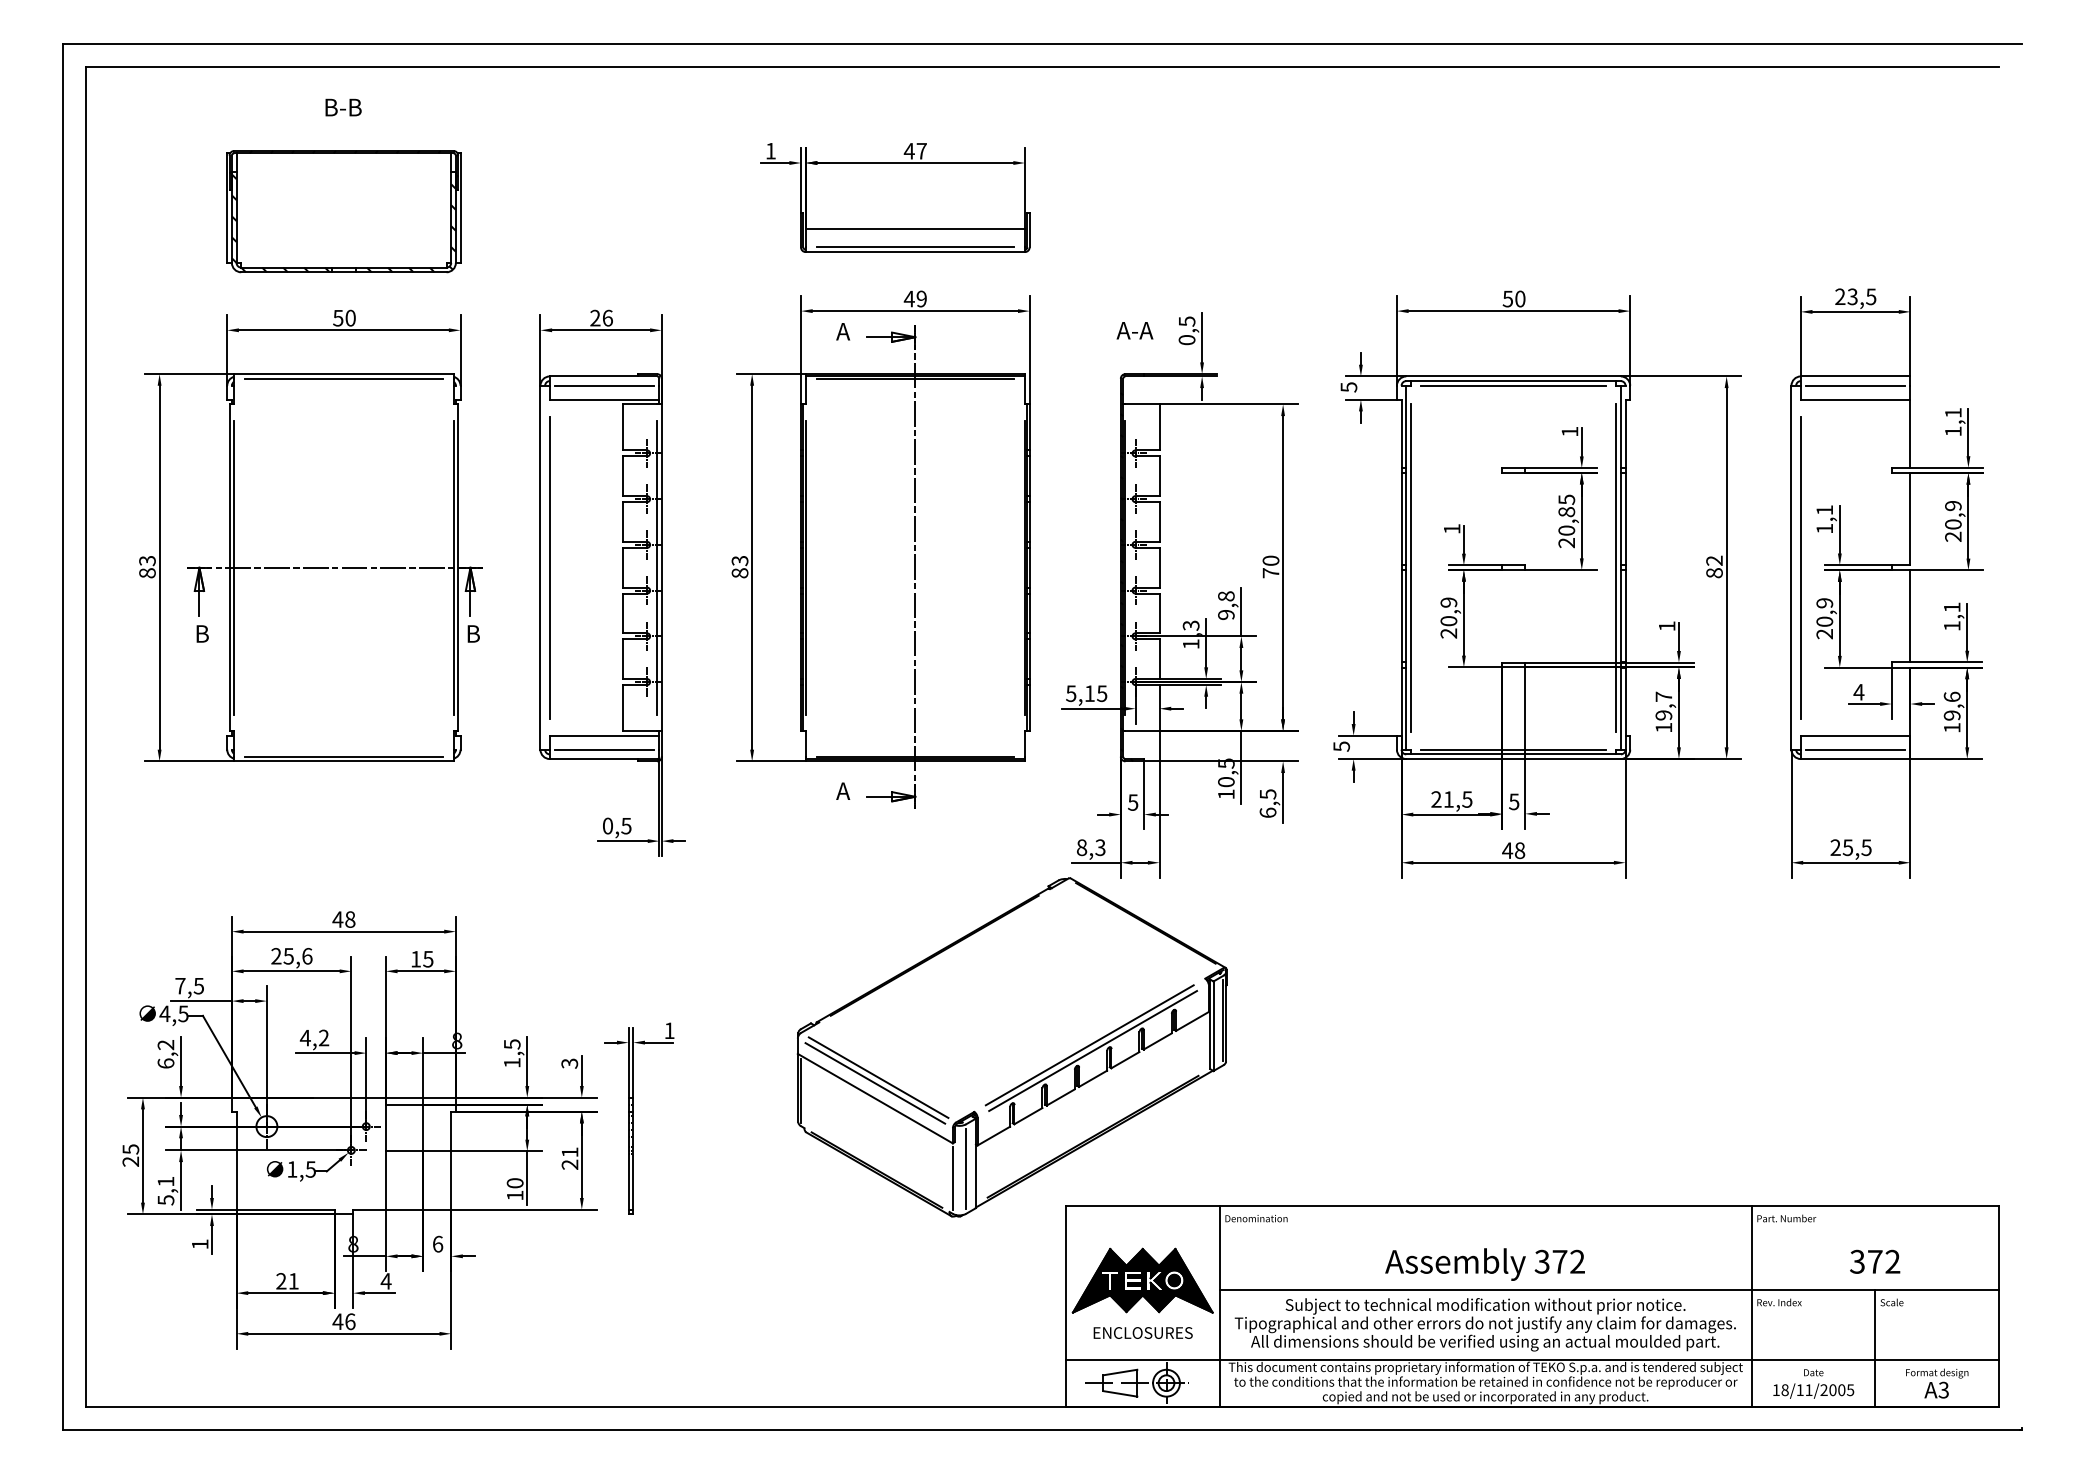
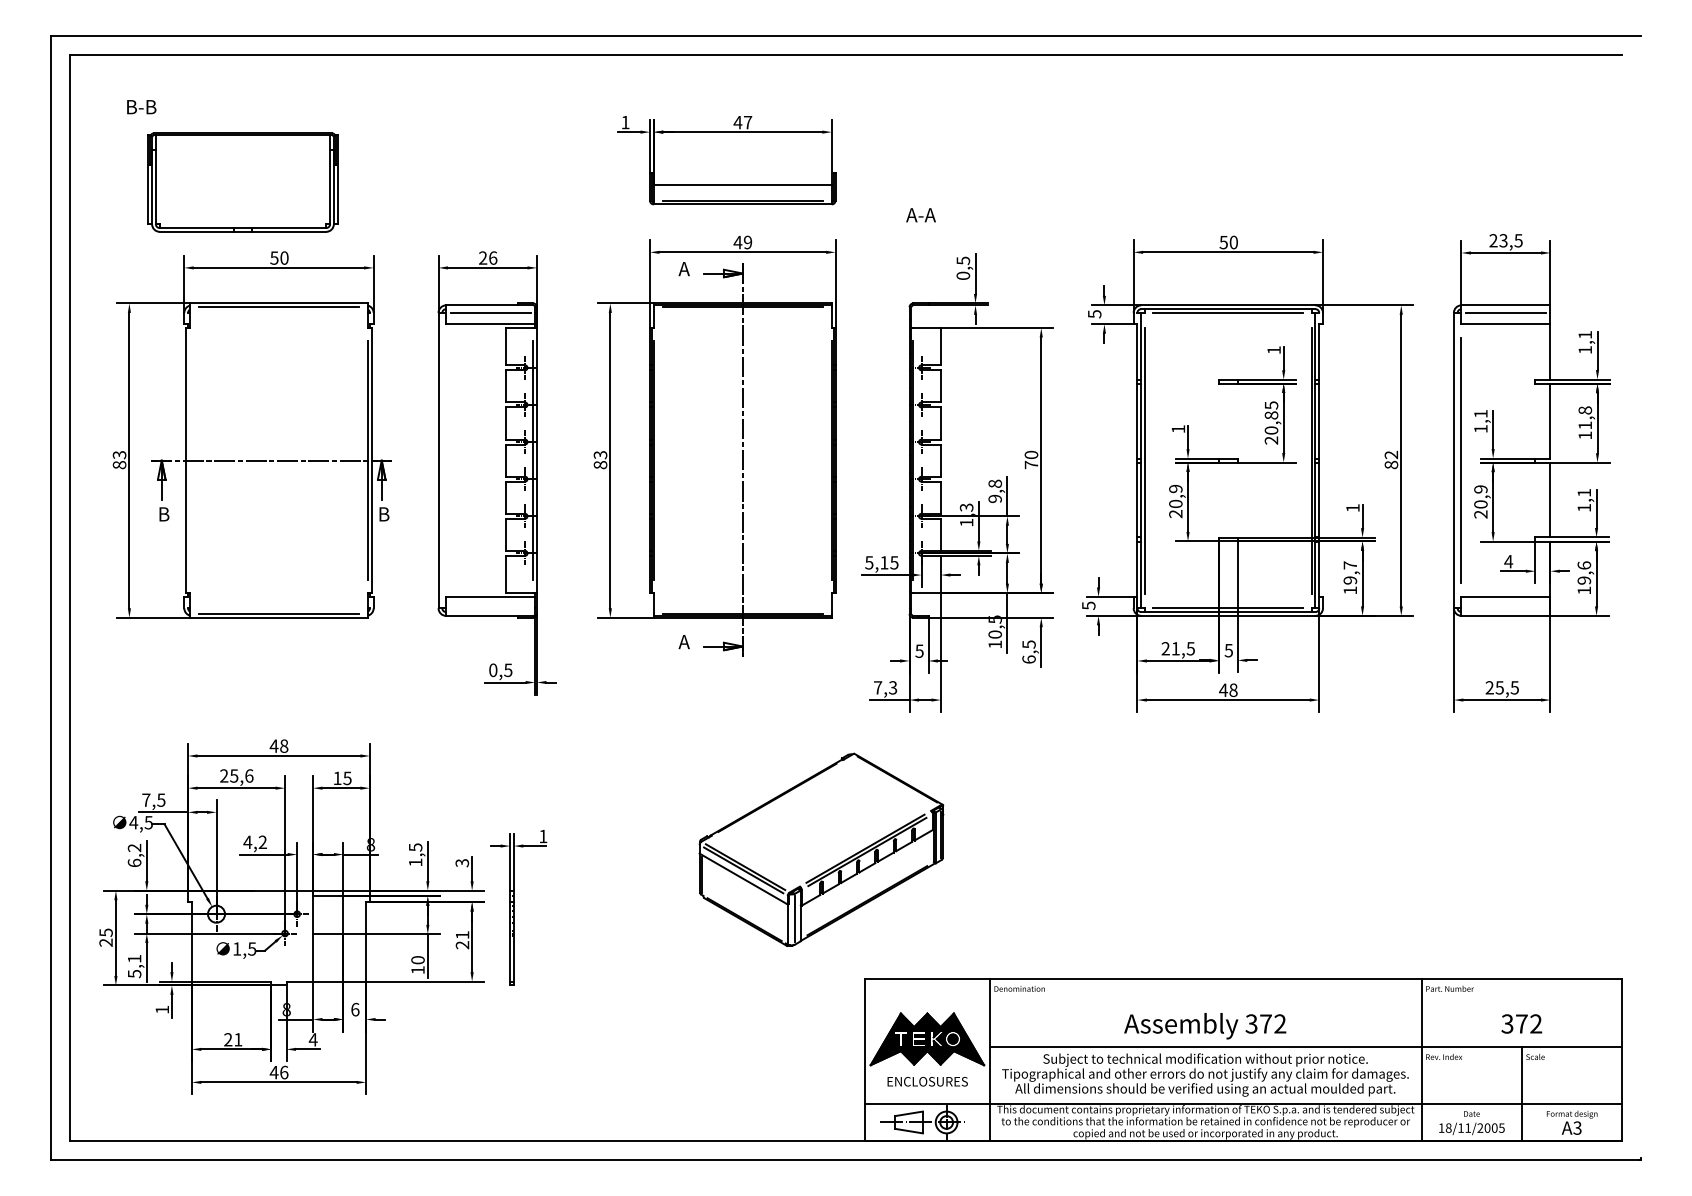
text: (343, 108) -> (141, 107), moved
part: (343, 211) -> (242, 182), moved
text: (1134, 331) -> (920, 215), moved
text: (1953, 520) -> (1585, 422), 20,9 -> 11,8
line: (234, 567) -> (190, 460), removed
line: (550, 567) -> (446, 460), removed
line: (604, 749) -> (490, 608), removed
line: (1855, 749) -> (1505, 608), removed
text: (1082, 847) -> (878, 687), 8,3 -> 7,3
part: (1012, 1046) -> (821, 849), size x0.7

